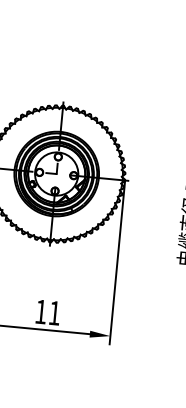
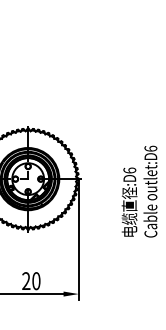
text: (48, 313) -> (31, 281), 11 -> 20

